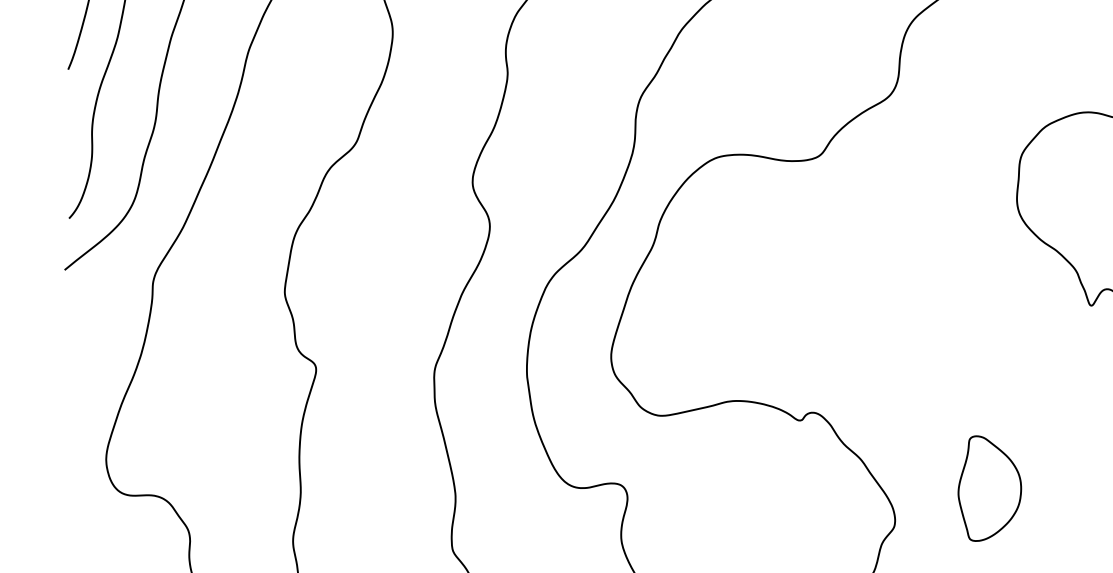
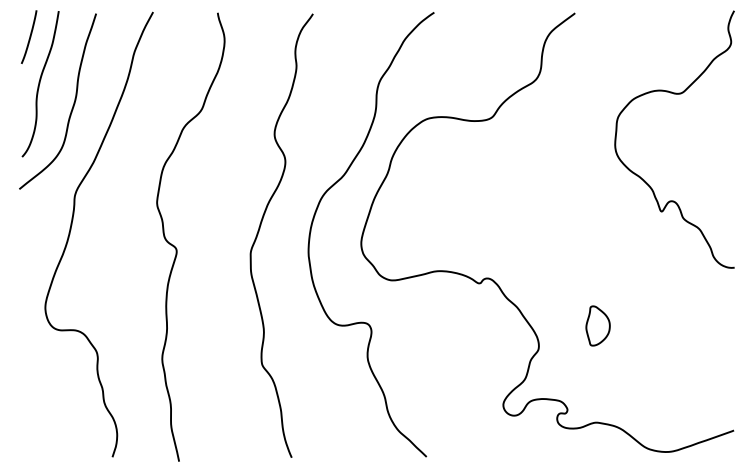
part: (988, 487) -> (597, 325), size x0.6

